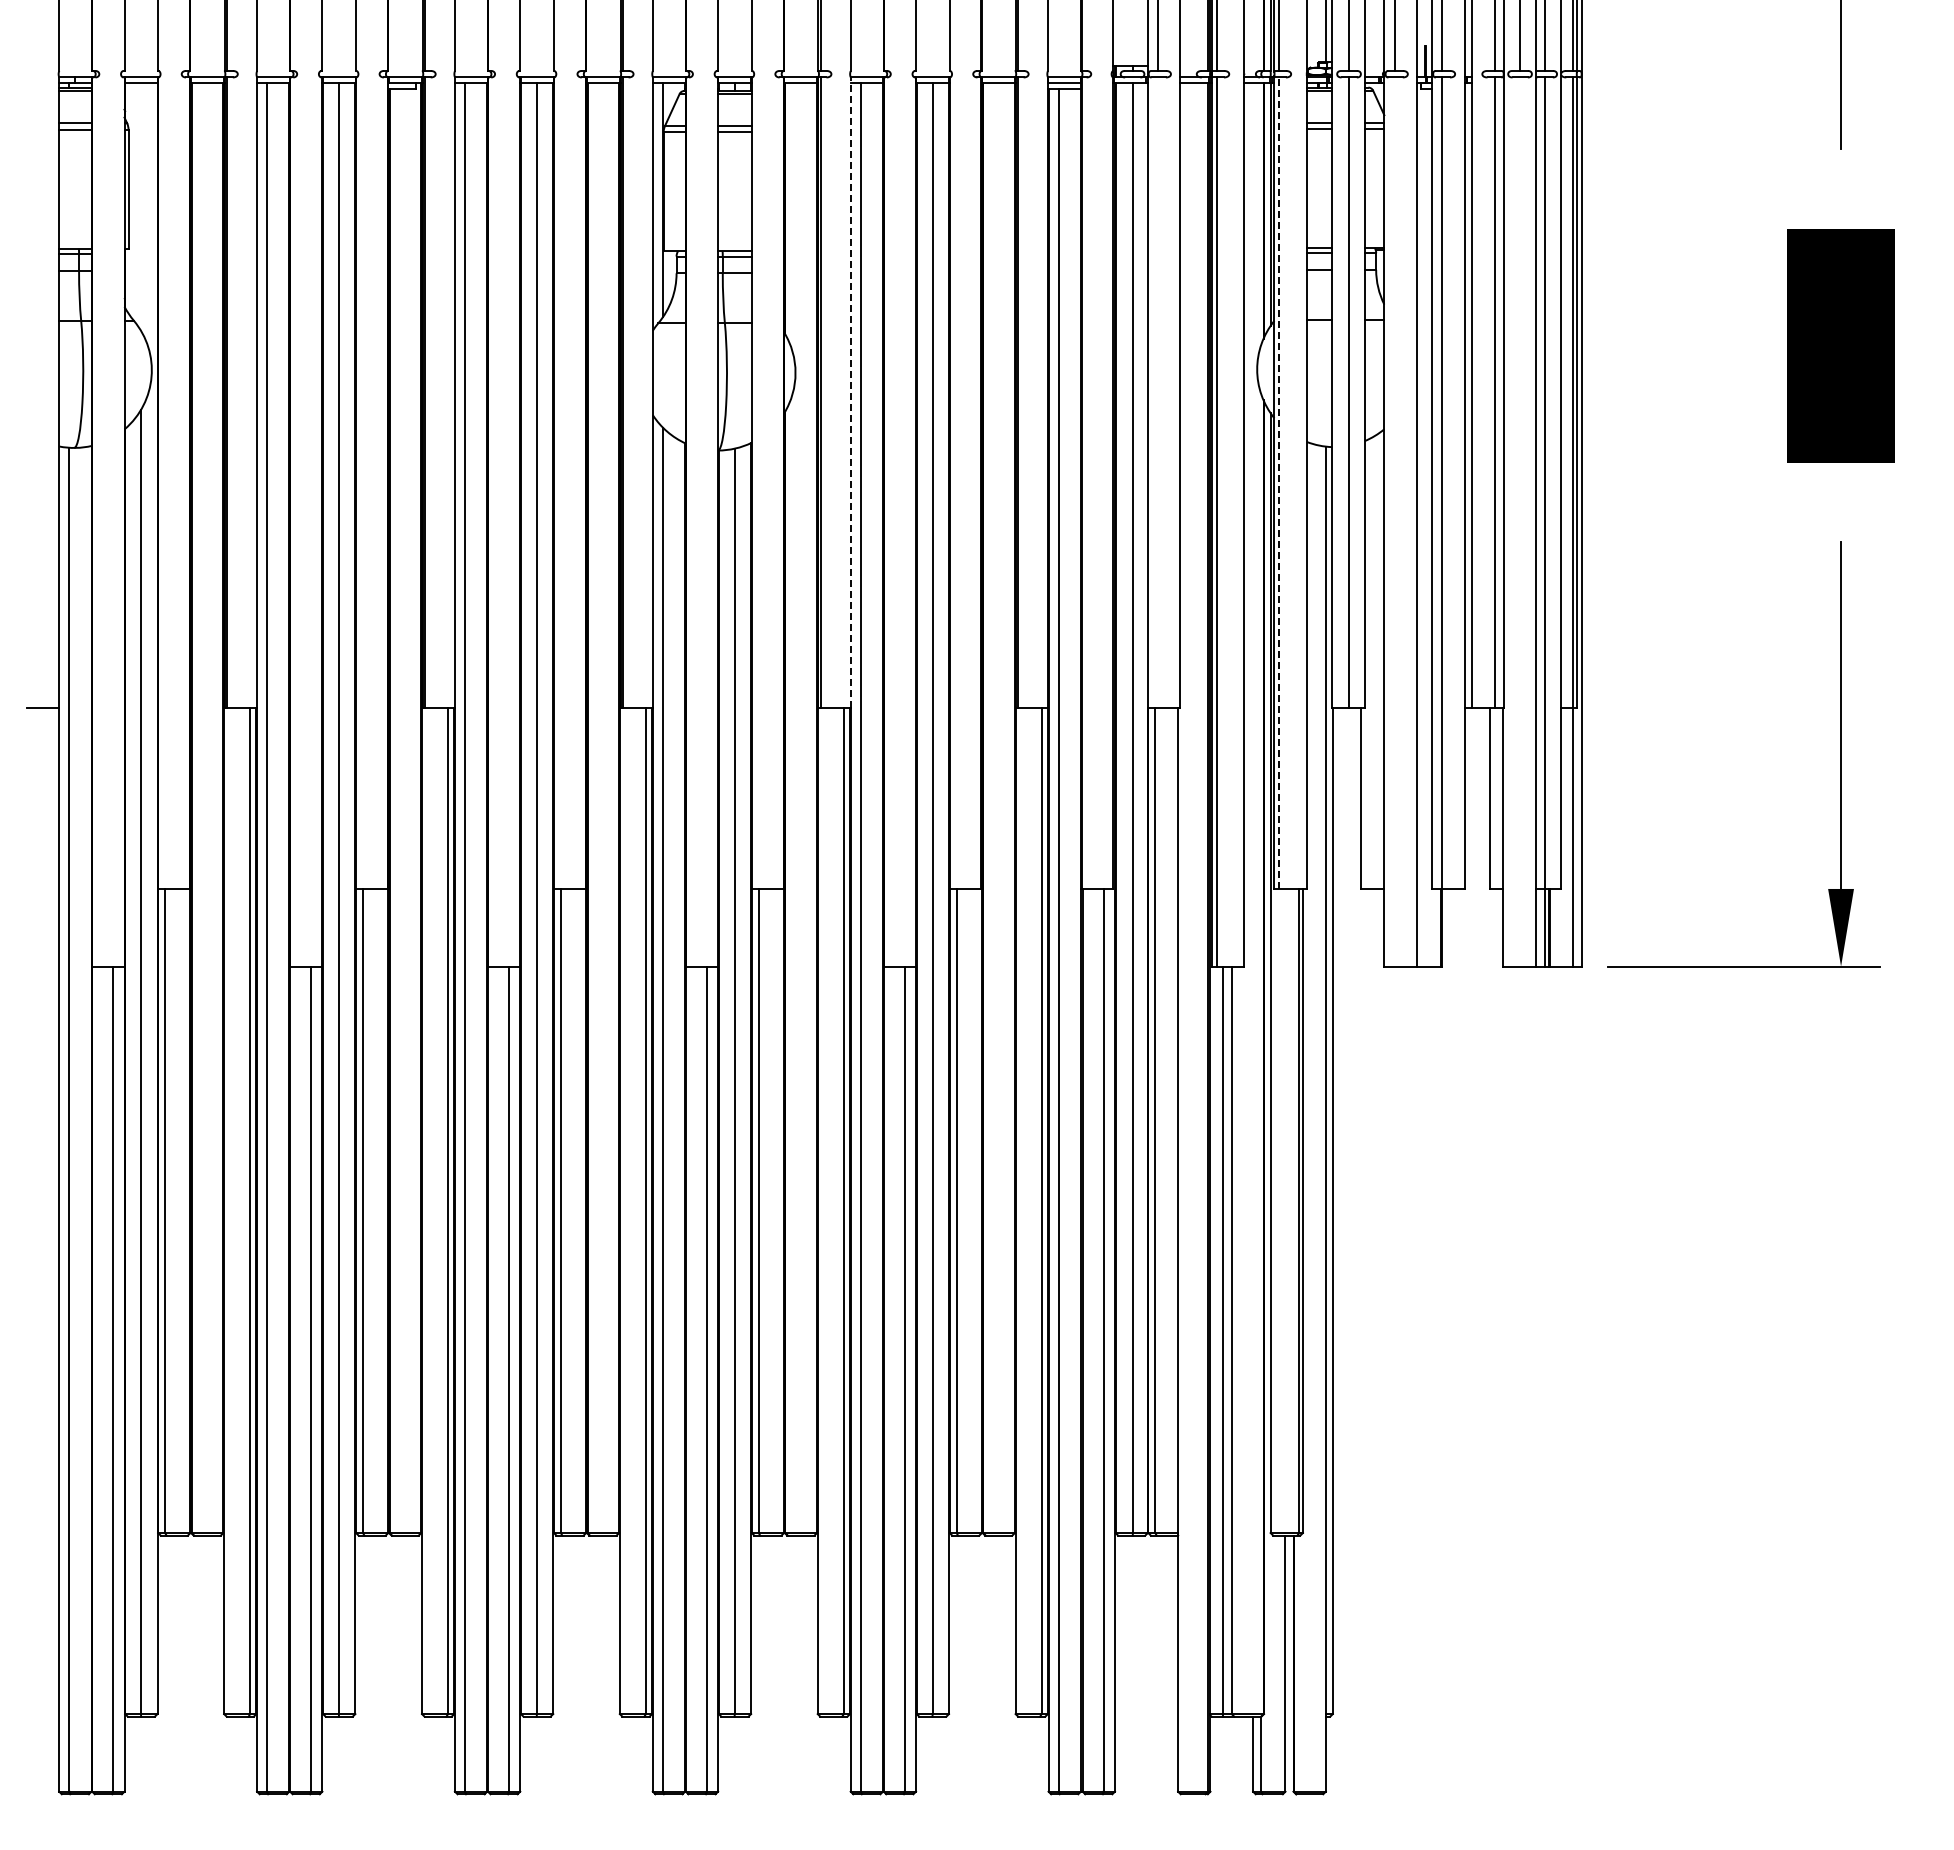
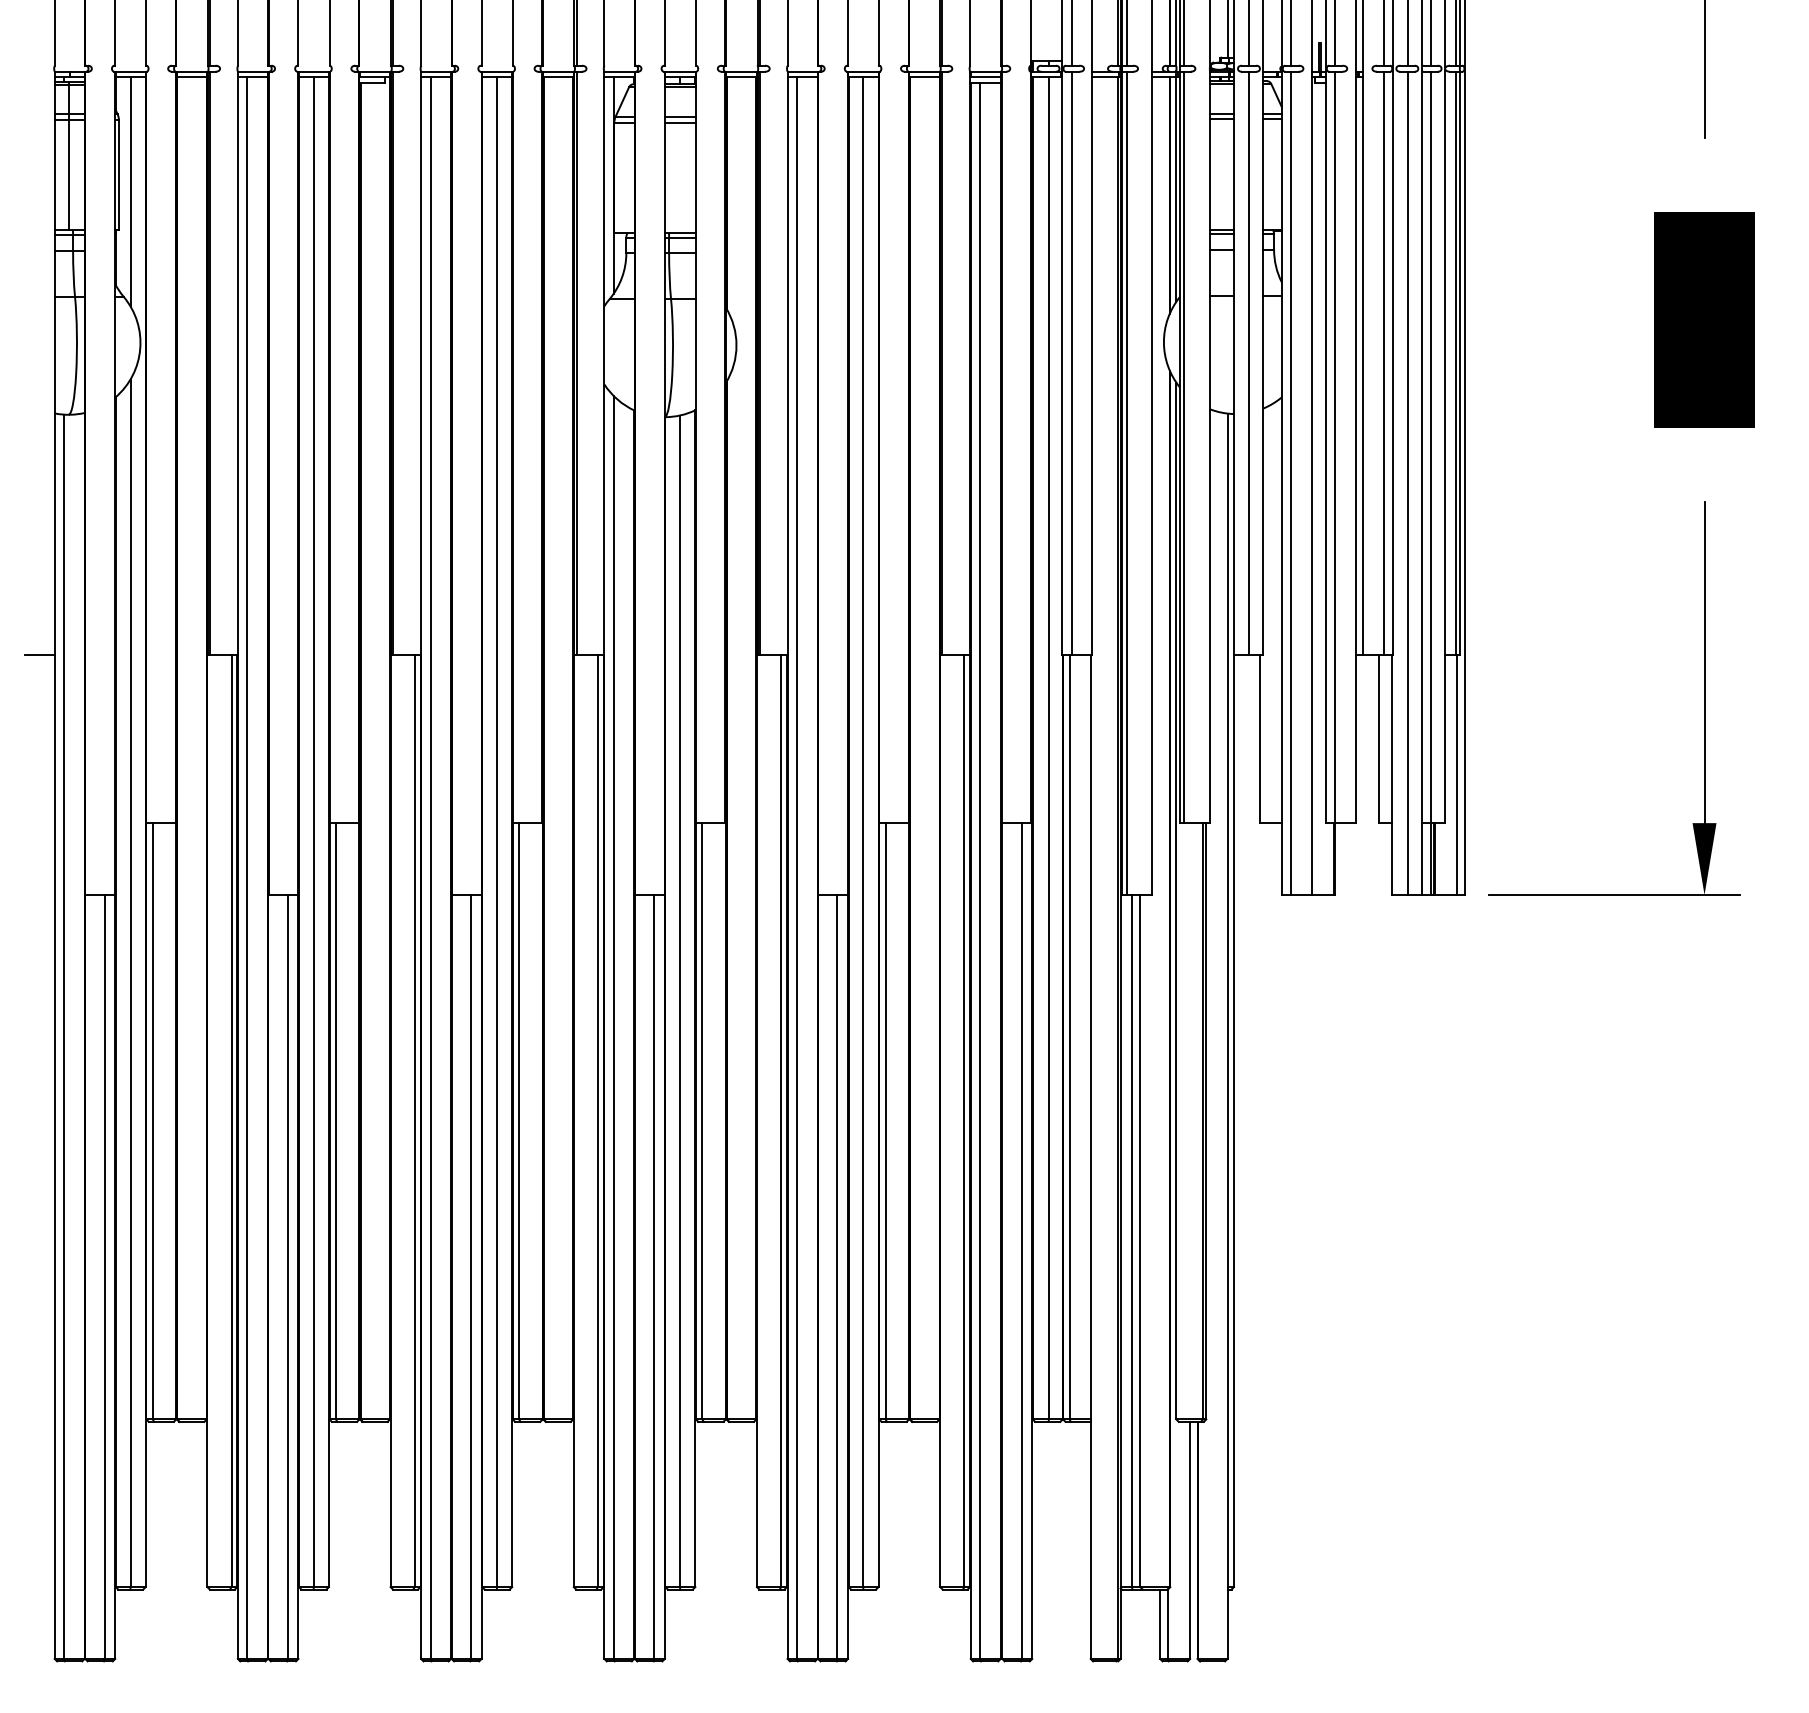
line: (74, 168) -> (68, 156), added
line: (141, 206) -> (130, 191), added
line: (850, 392) -> (787, 363), dashed -> solid
line: (1158, 392) -> (1072, 363), added
line: (1279, 483) -> (1184, 447), dashed -> solid
line: (1394, 521) -> (1291, 482), added
line: (1520, 521) -> (1407, 482), added

